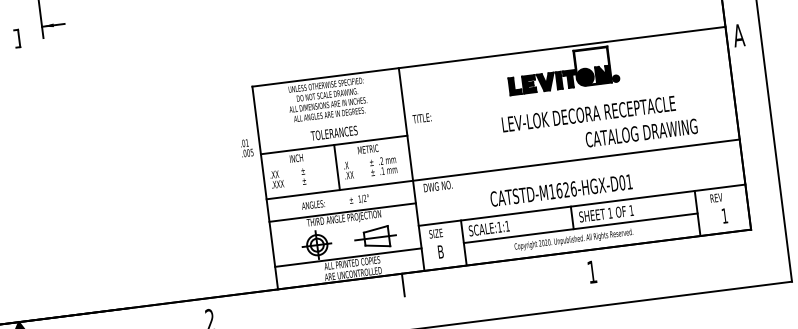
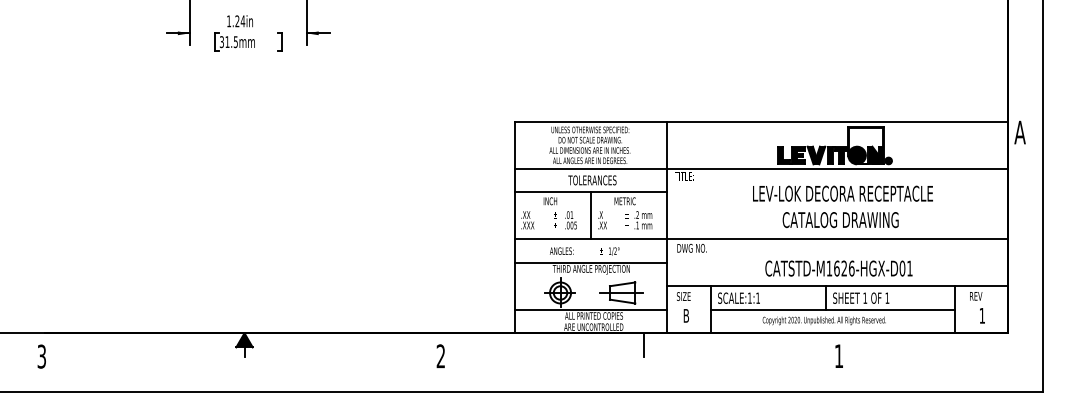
line: (494, 101) -> (760, 168), added
text: (588, 113) -> (842, 193), moved
text: (641, 133) -> (840, 220), moved
text: (246, 148) -> (570, 220), moved
text: (560, 190) -> (838, 268), moved

